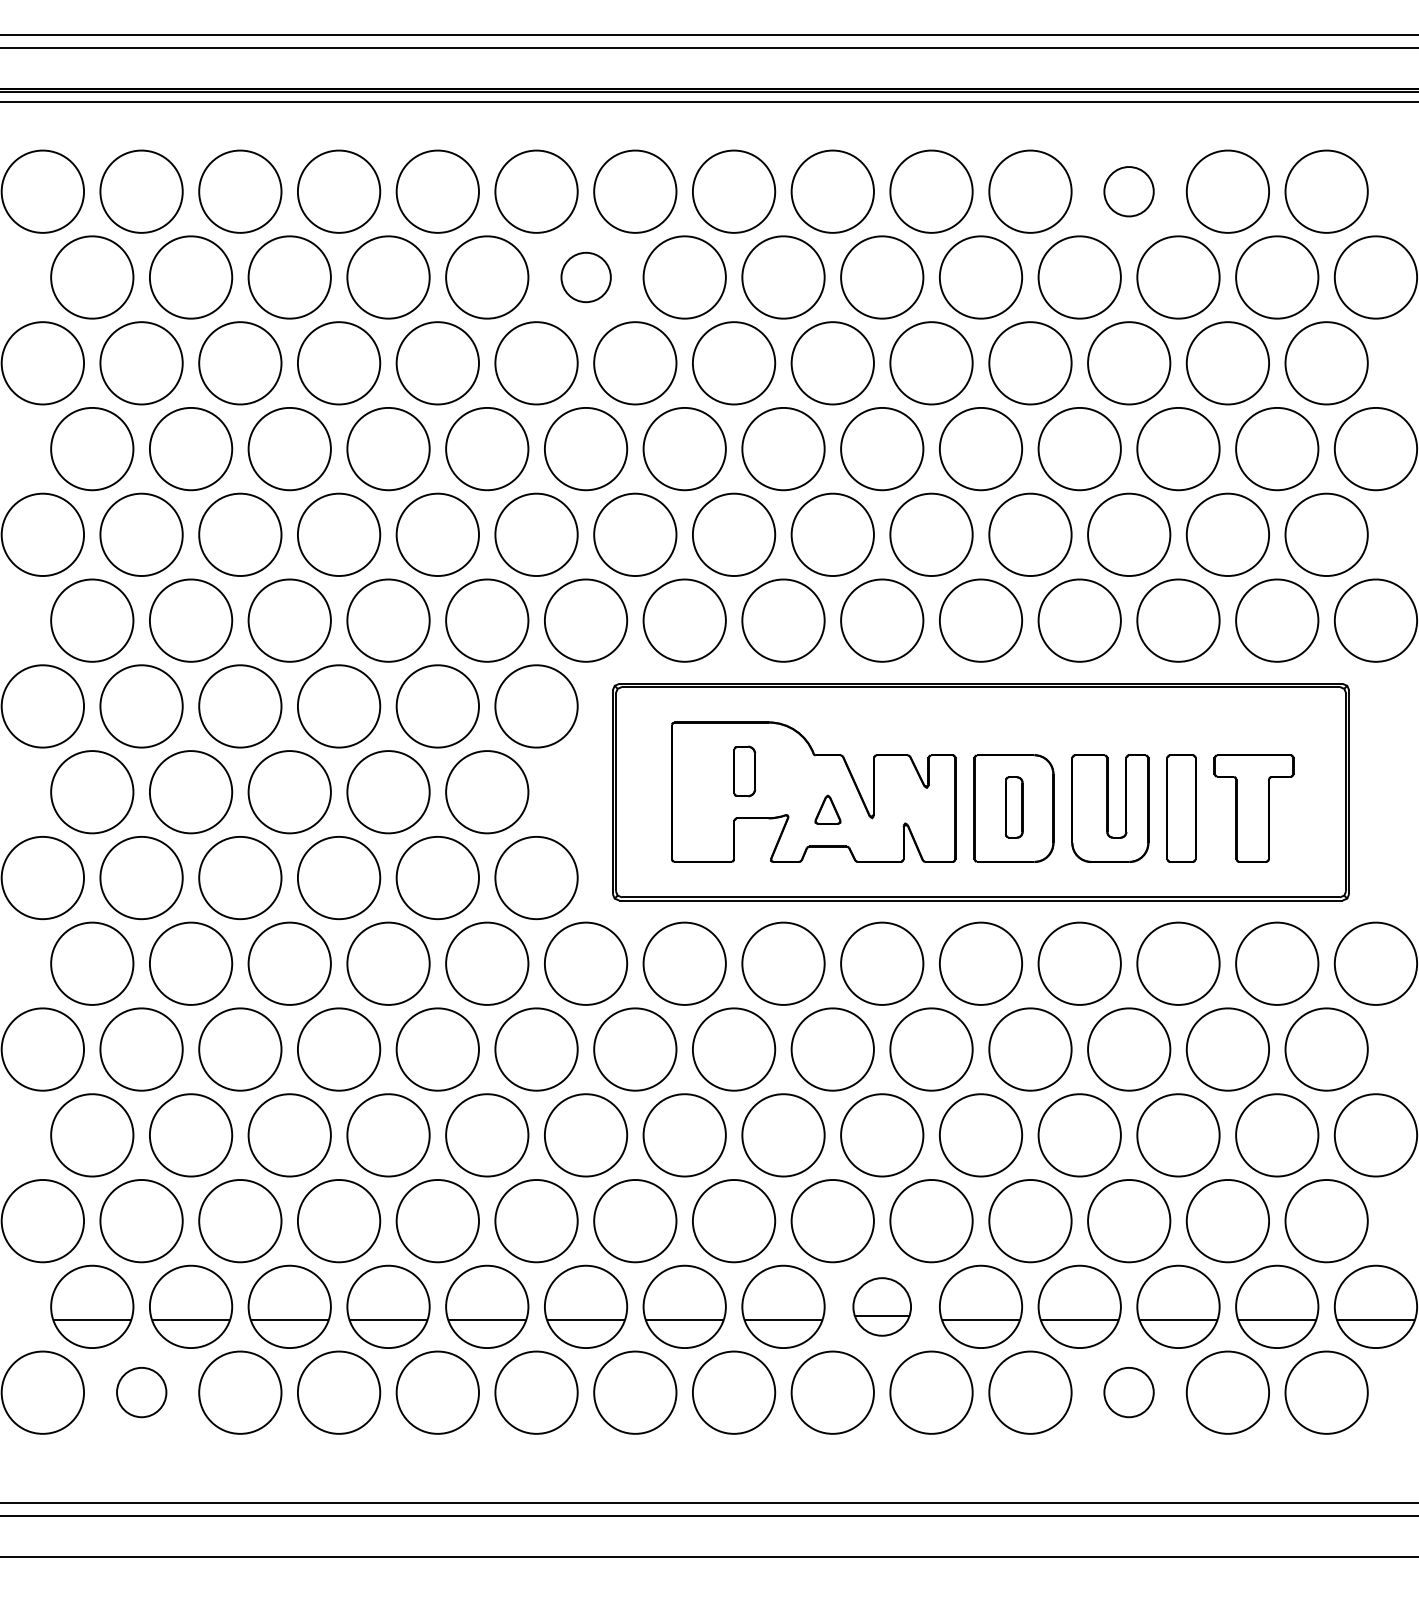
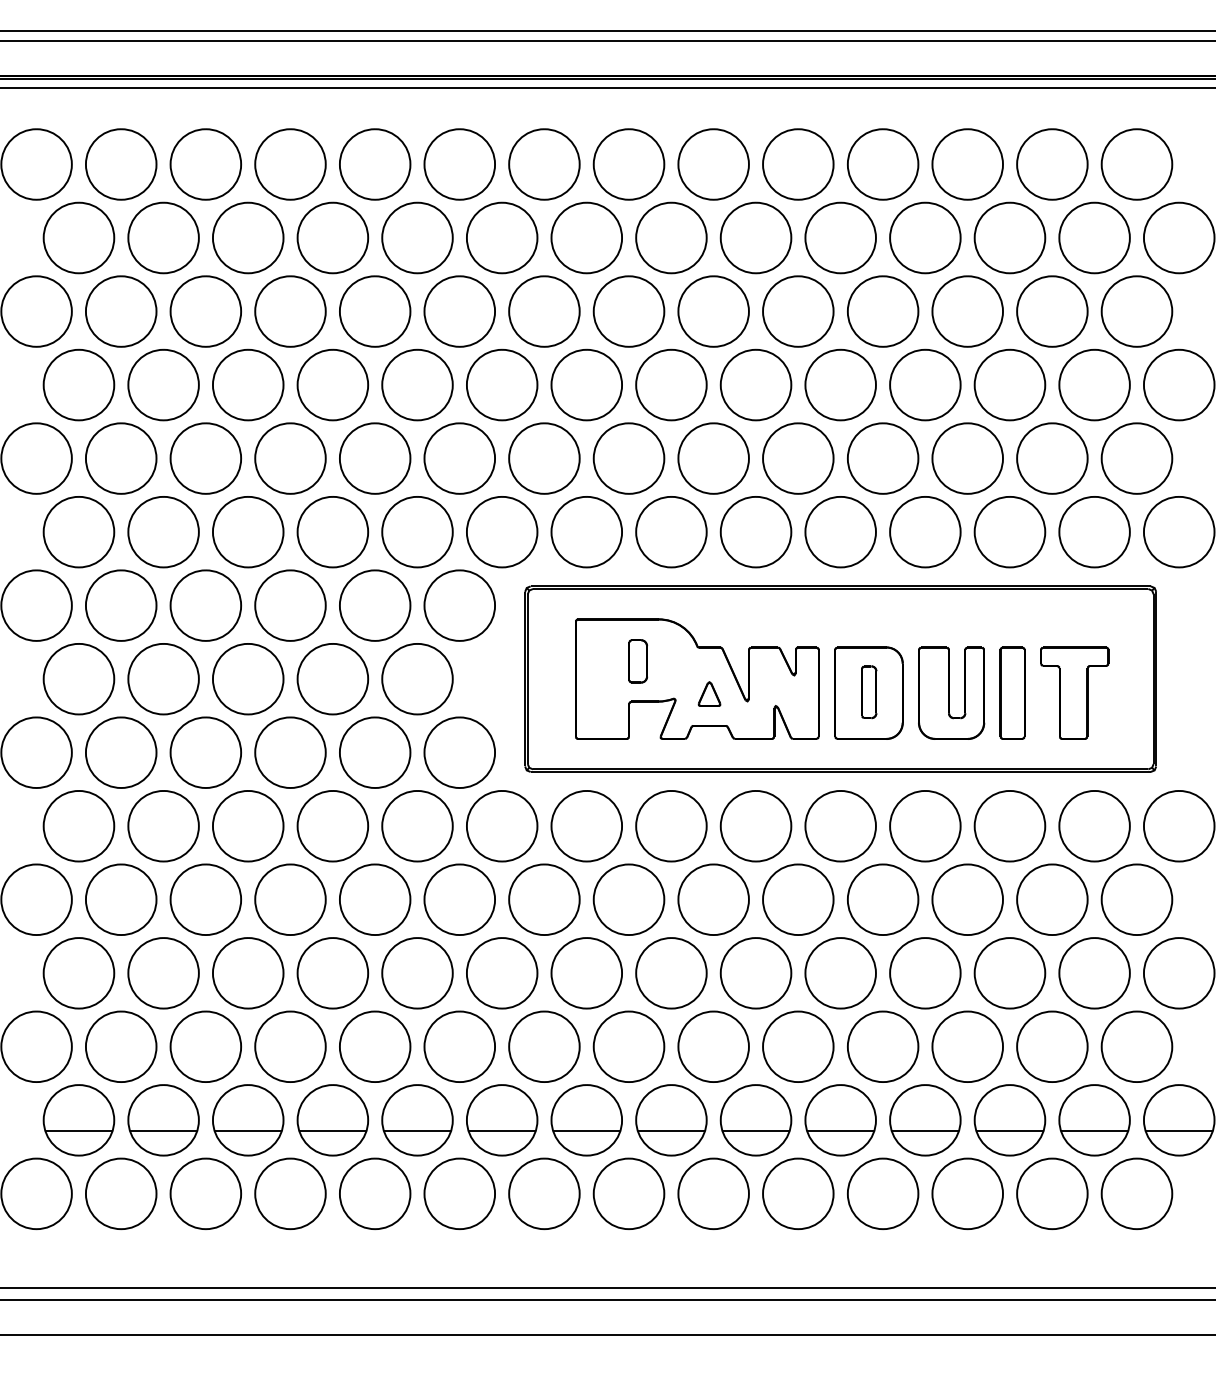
part: (1128, 191) -> (967, 164), size x1.67
part: (586, 276) -> (502, 237), size x1.67
part: (881, 1307) -> (755, 1120), size x1.43
part: (141, 1392) -> (121, 1193), size x1.67
part: (1128, 1392) -> (967, 1193), size x1.67

